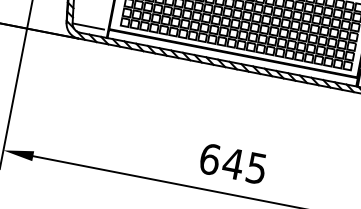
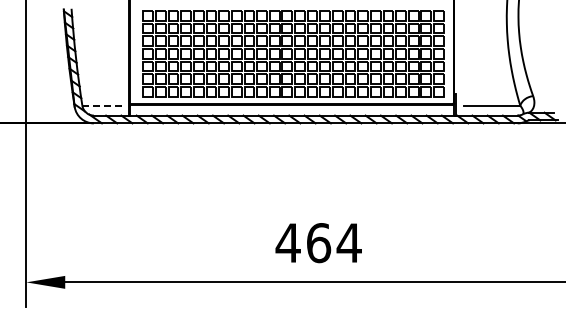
line: (88, 26) -> (103, 105), solid -> dashed
text: (233, 164) -> (318, 243), 645 -> 464

